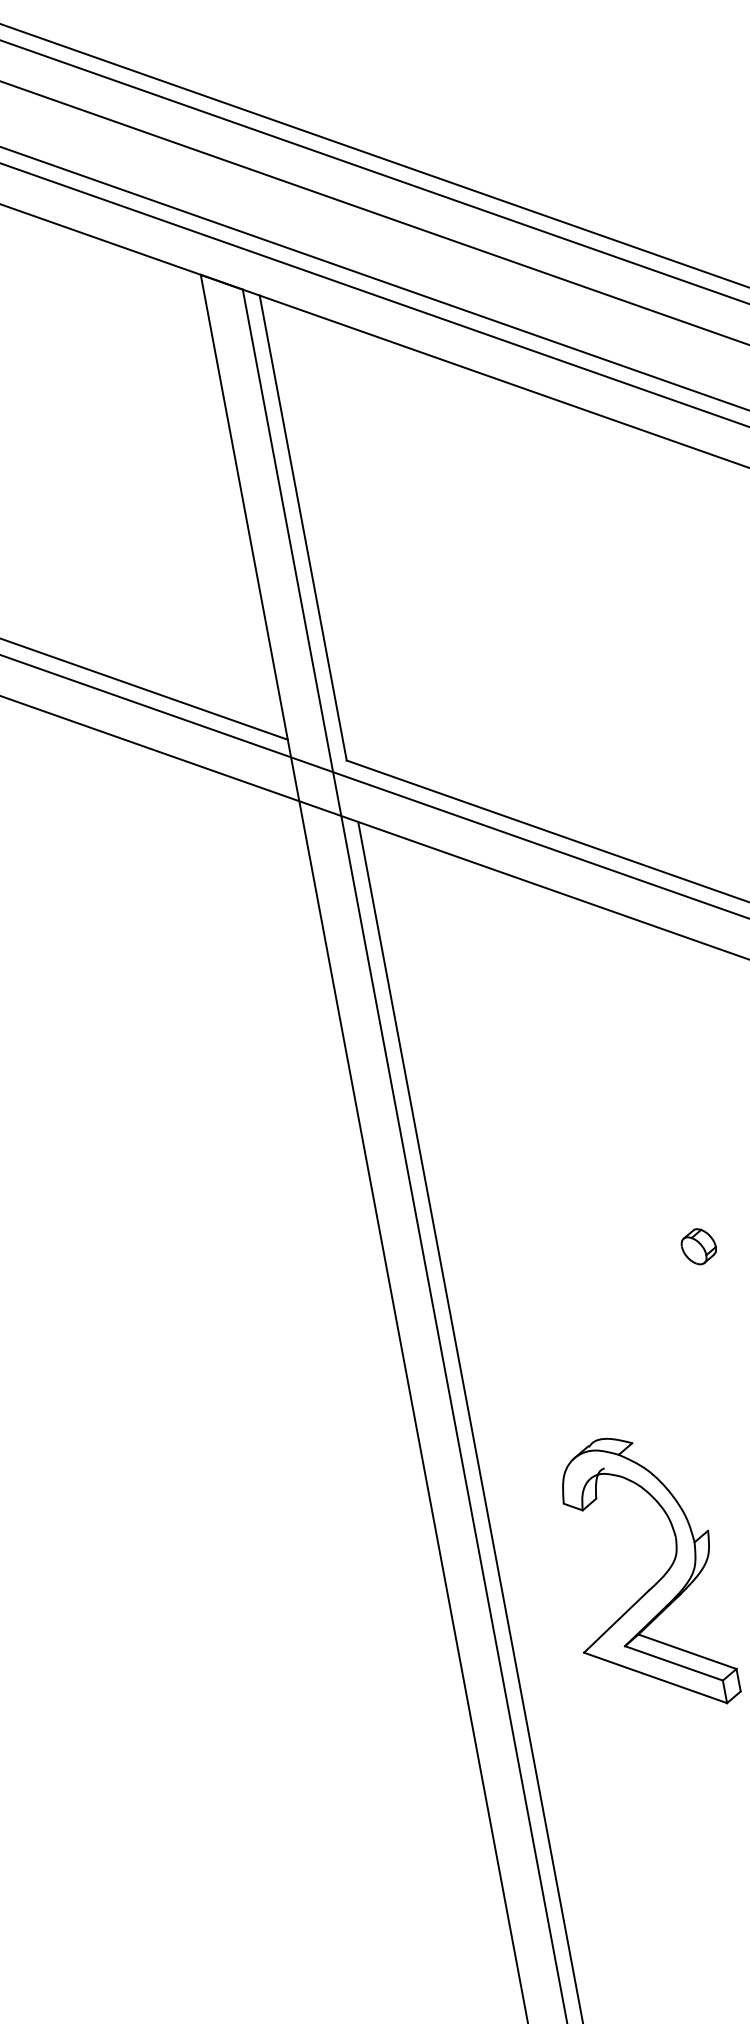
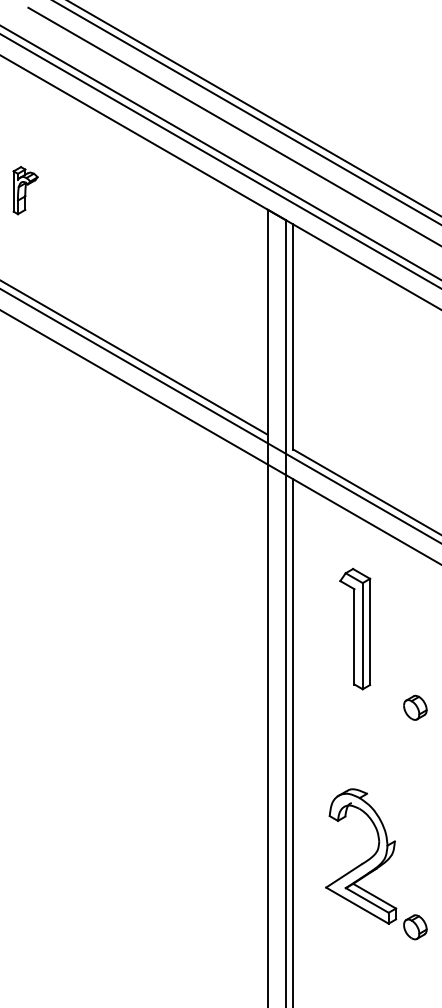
part: (544, 1106) -> (355, 628), added
part: (698, 1246) -> (415, 707), size x1.43

